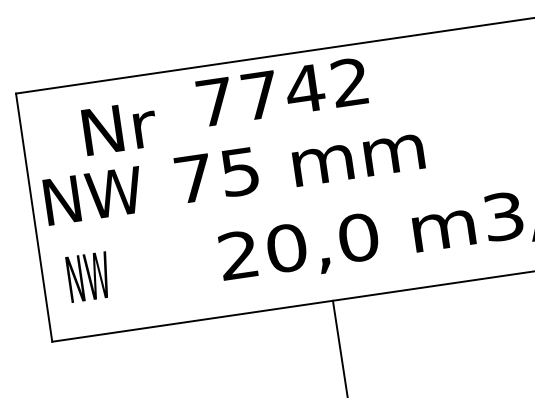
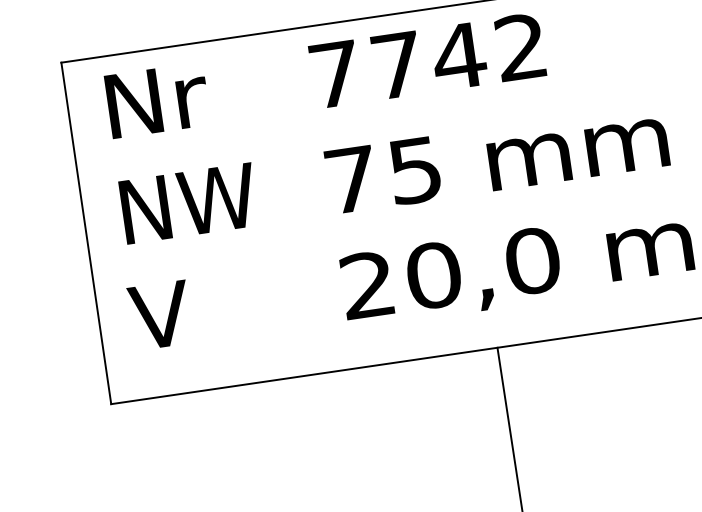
text: (117, 130) -> (154, 103), moved
text: (299, 168) -> (496, 165), moved
text: (90, 195) -> (184, 202), moved
text: (85, 276) -> (156, 314), NW -> V

